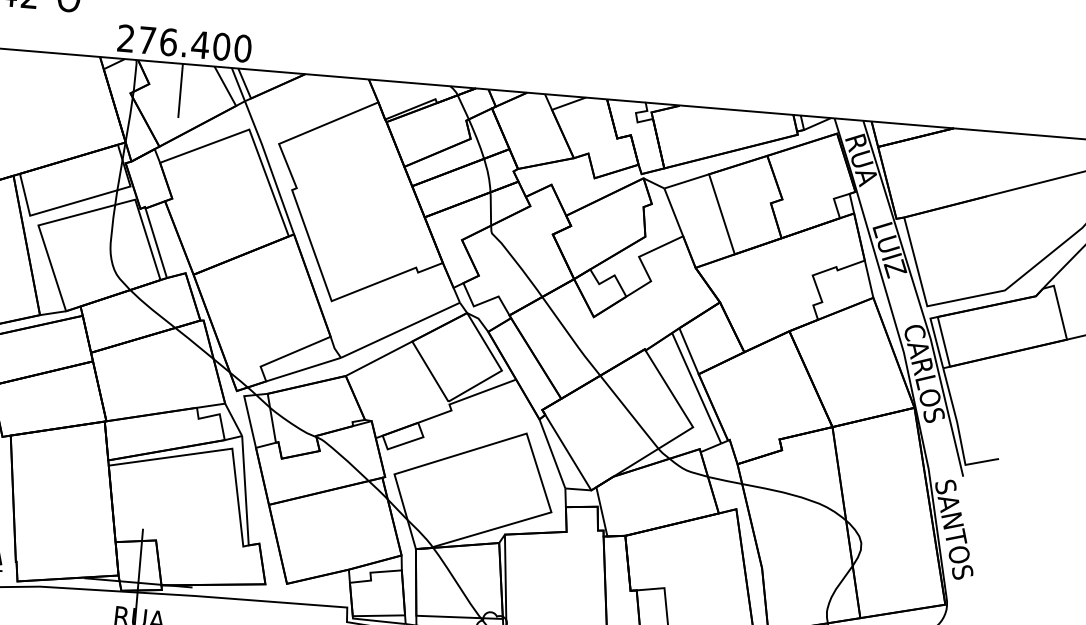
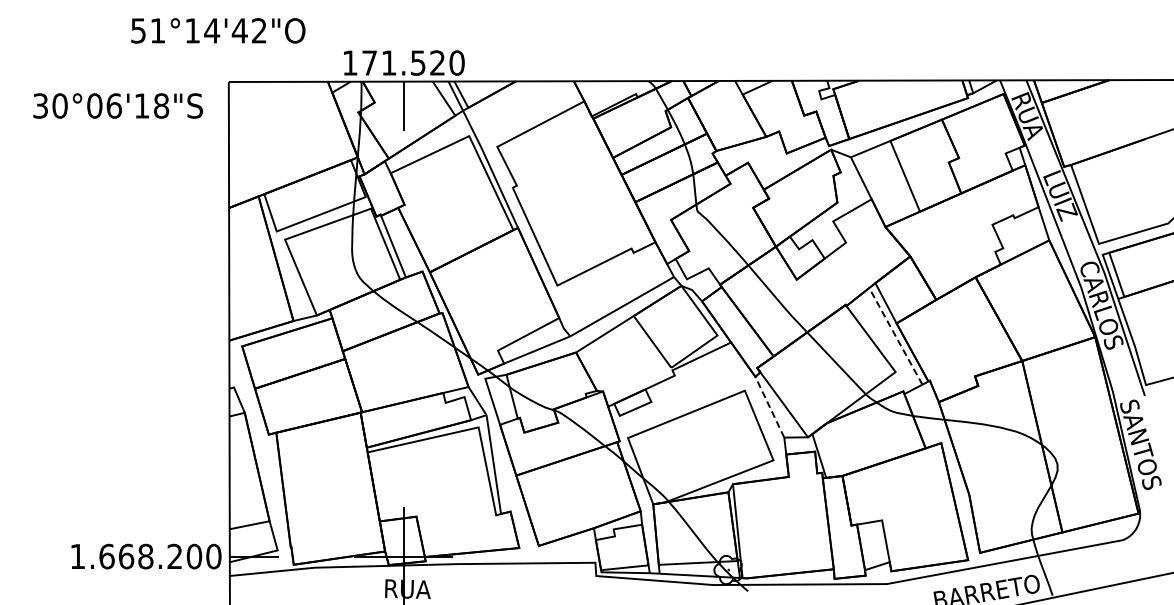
text: (173, 42) -> (393, 62), 276.400 -> 171.520
line: (696, 387) -> (895, 335), solid -> dashed
line: (552, 454) -> (769, 407), solid -> dashed

